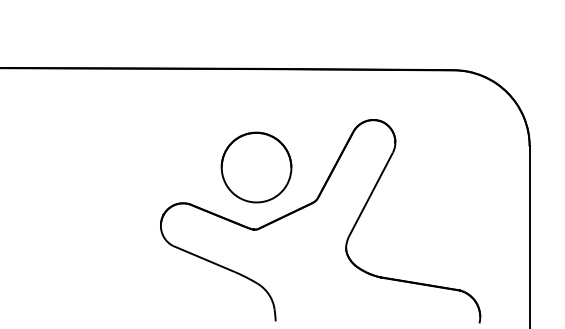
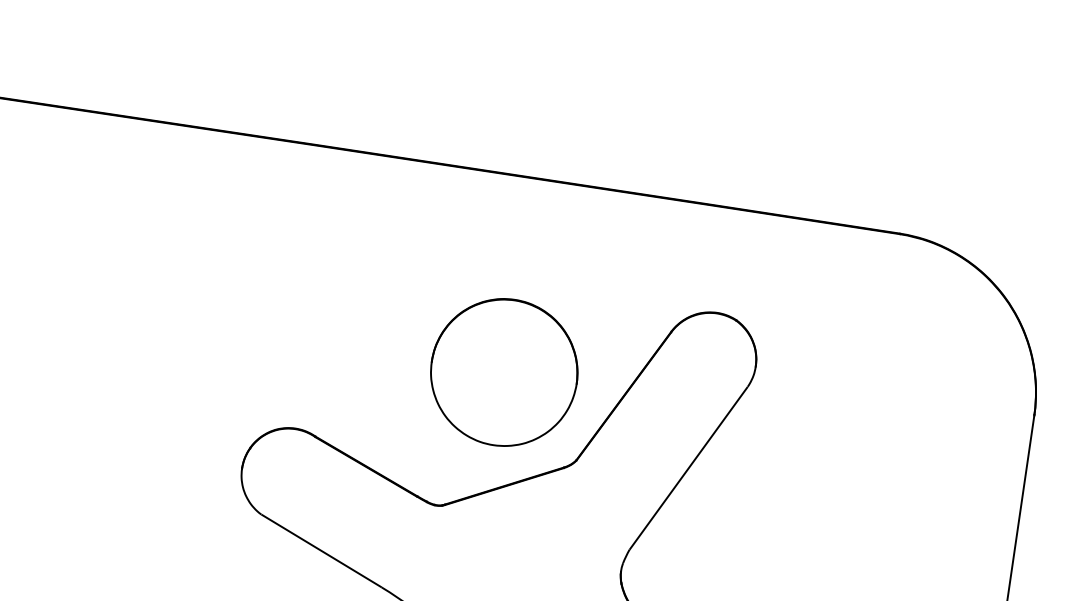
part: (256, 167) -> (504, 372), moved

